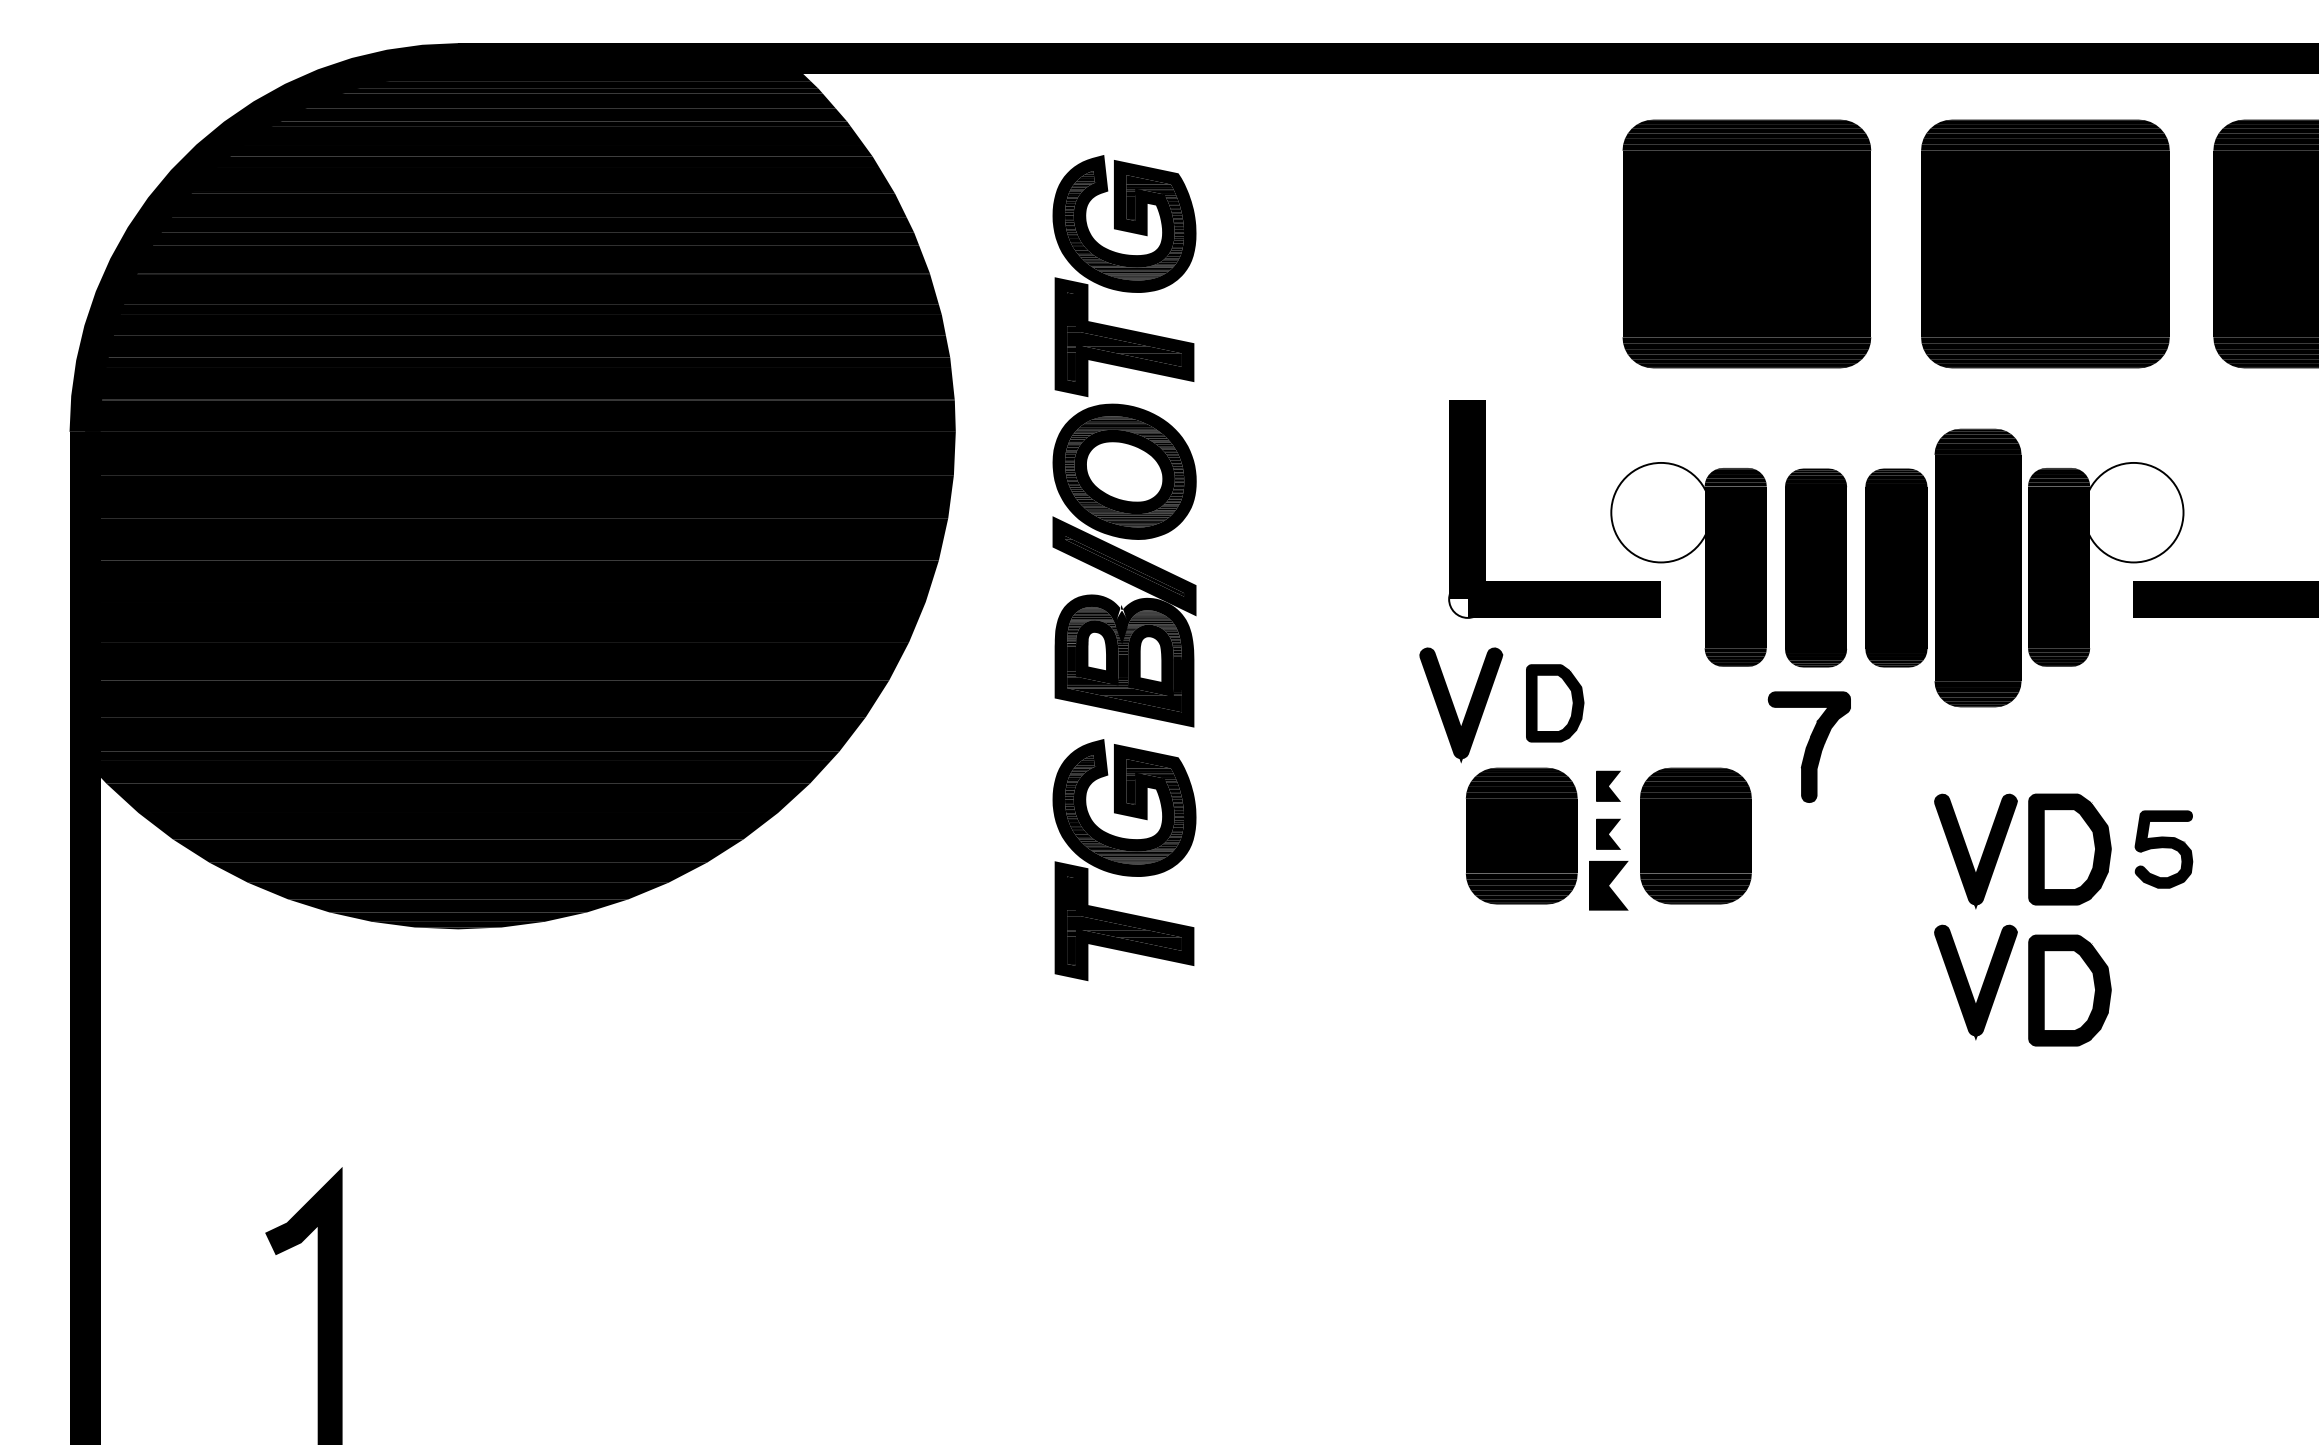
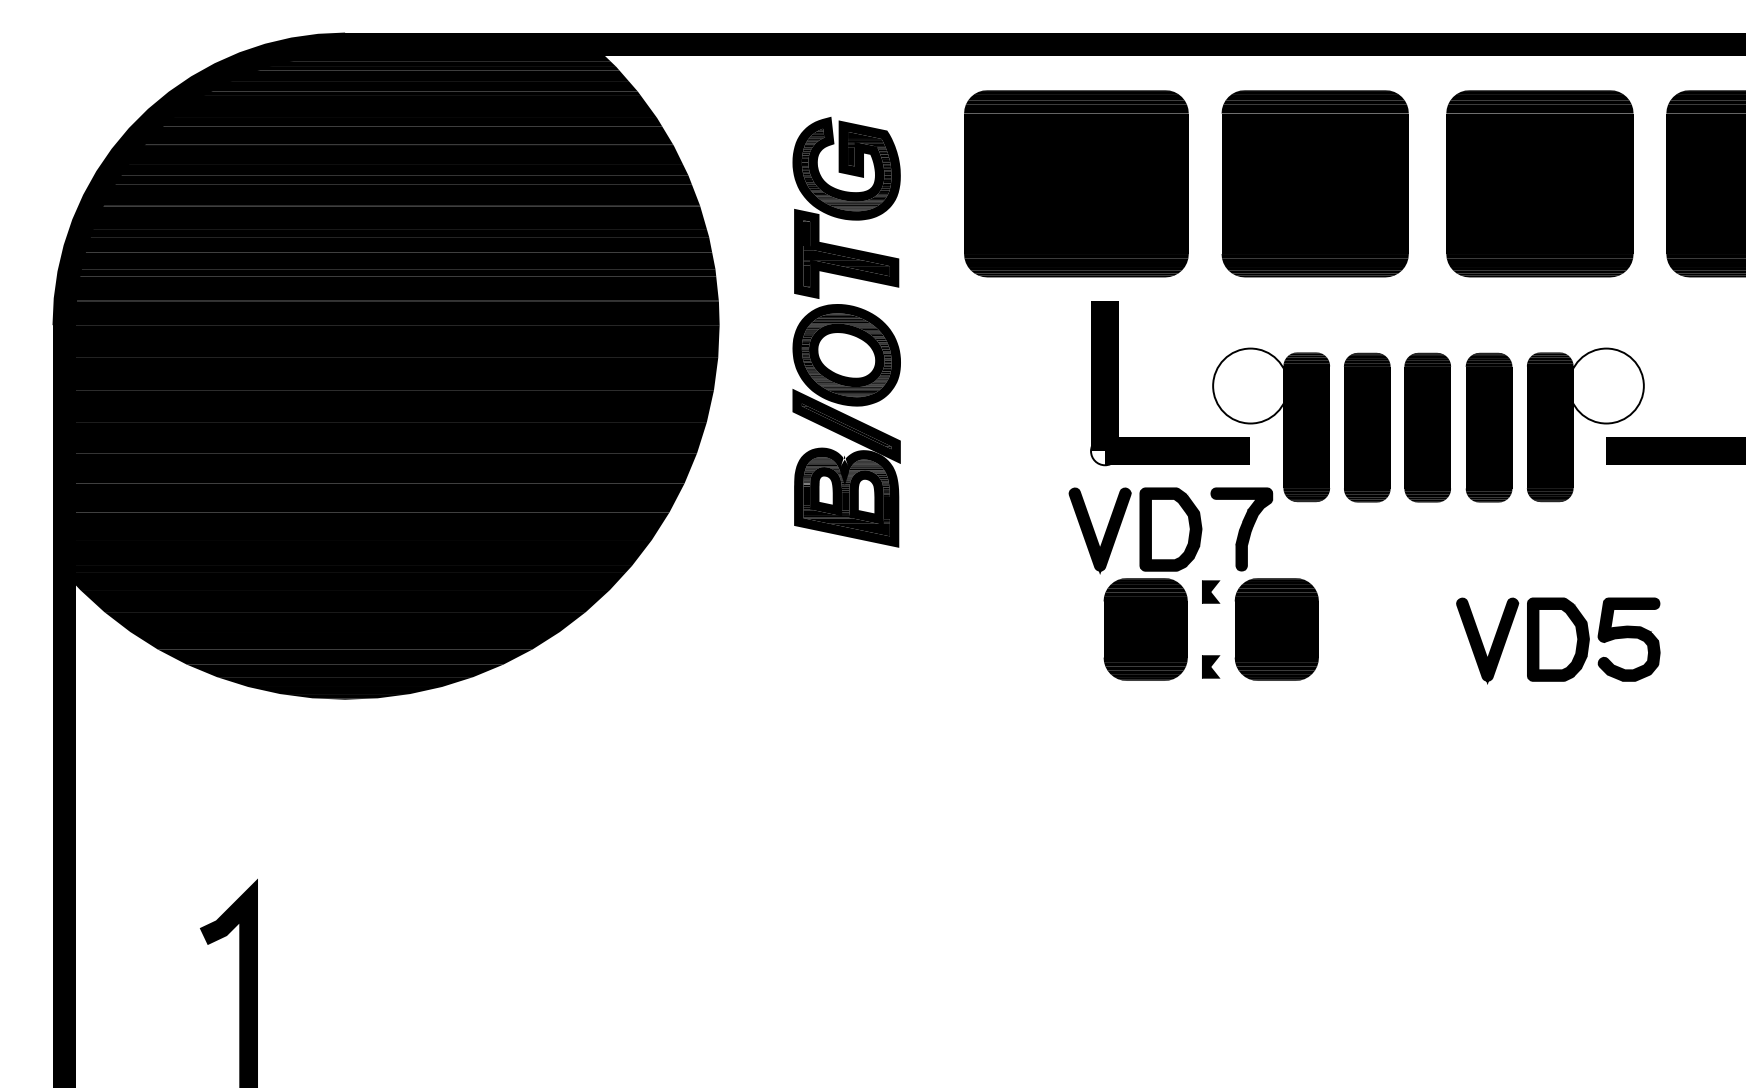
part: (1429, 243) -> (1076, 183), added
part: (1977, 567) -> (1488, 427), size x0.71
part: (1554, 703) -> (1170, 529), size x1.43
part: (1808, 746) -> (1241, 528), moved
part: (1608, 833) -> (1211, 627), removed
part: (2163, 849) -> (1628, 639), size x1.43
part: (1124, 859) -> (846, 647), removed
part: (1608, 885) -> (1211, 666), size x0.62
part: (1969, 984) -> (1482, 741), removed
part: (2069, 990) -> (1558, 745), removed

